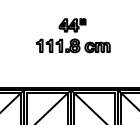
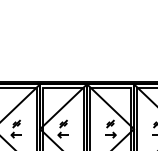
part: (73, 35) -> (89, 29), removed

